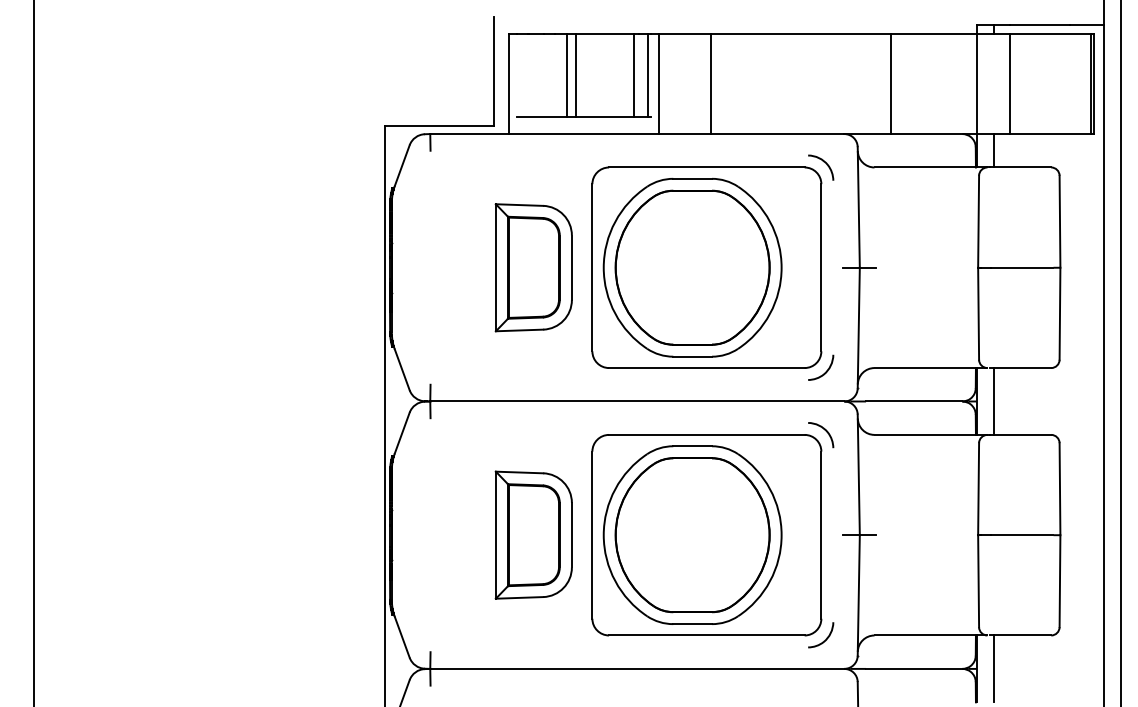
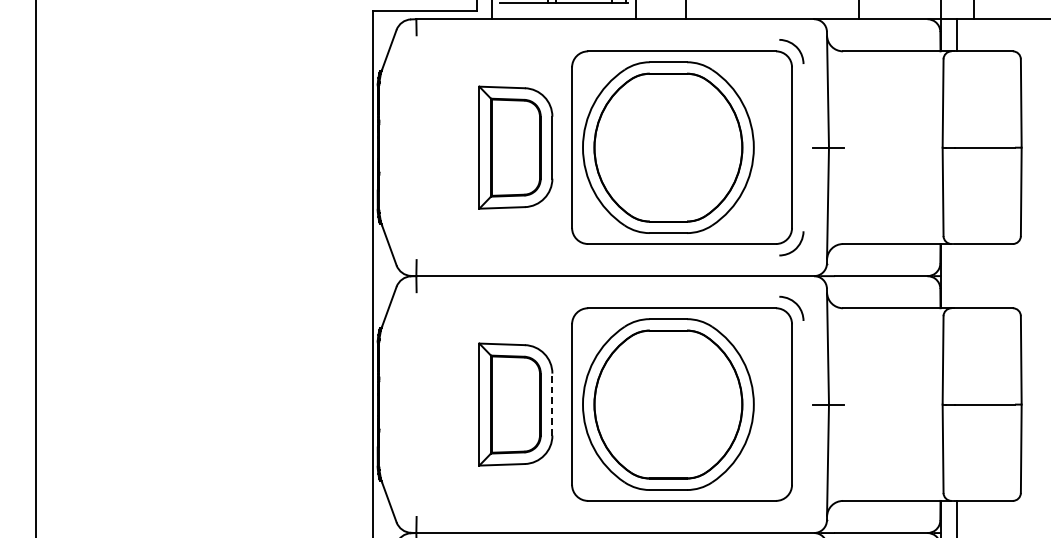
line: (993, 401) -> (957, 276), removed
line: (571, 534) -> (552, 403), solid -> dashed
curve: (826, 637) -> (796, 502), removed

